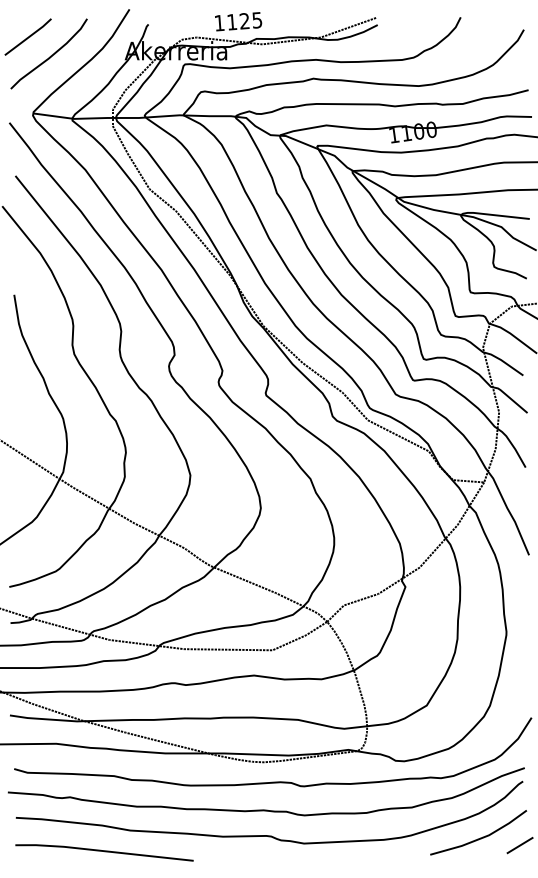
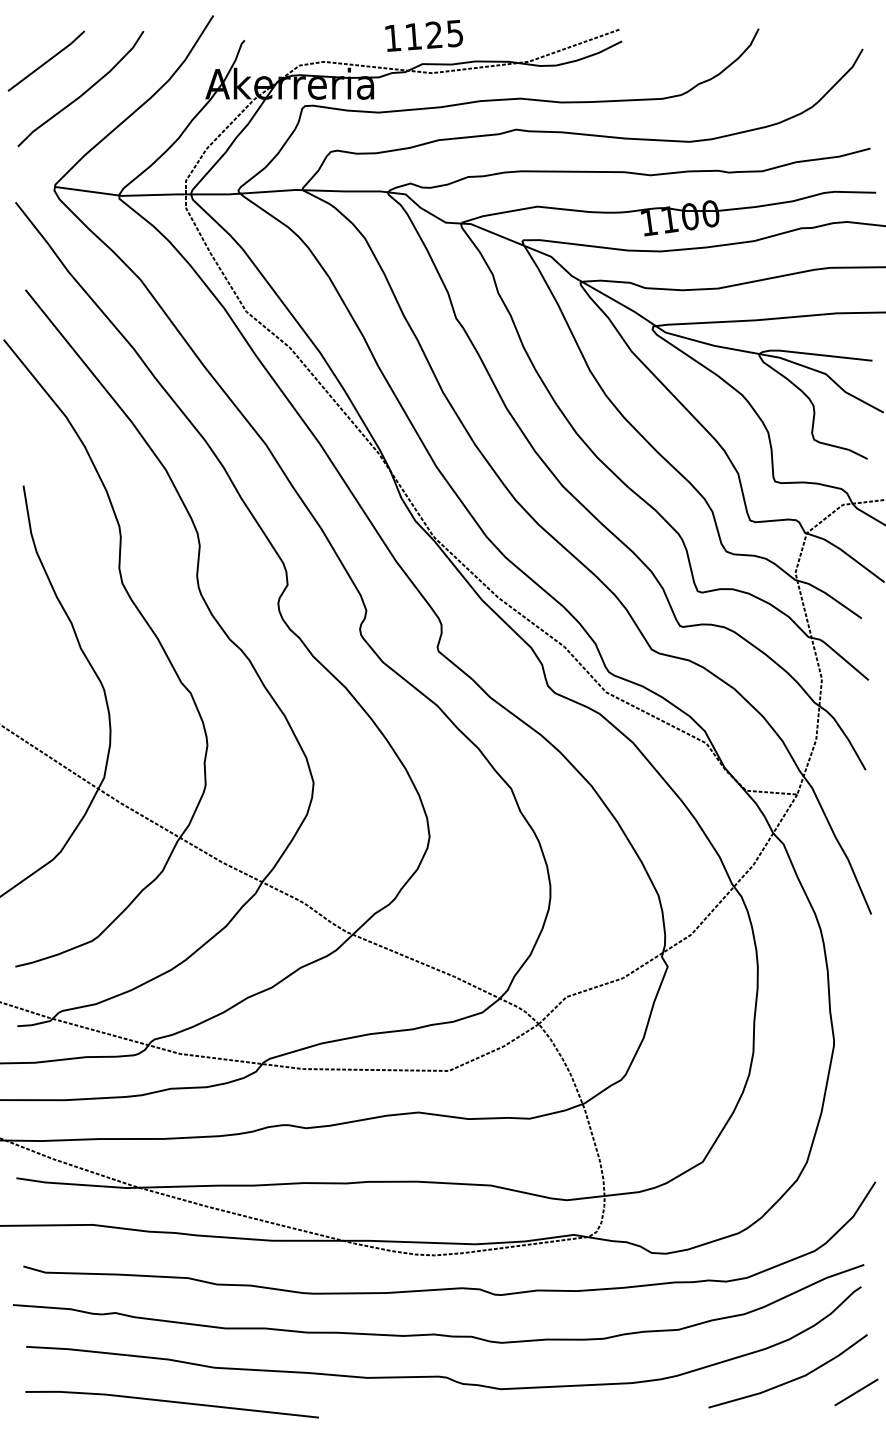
text: (238, 21) -> (424, 35), moved

